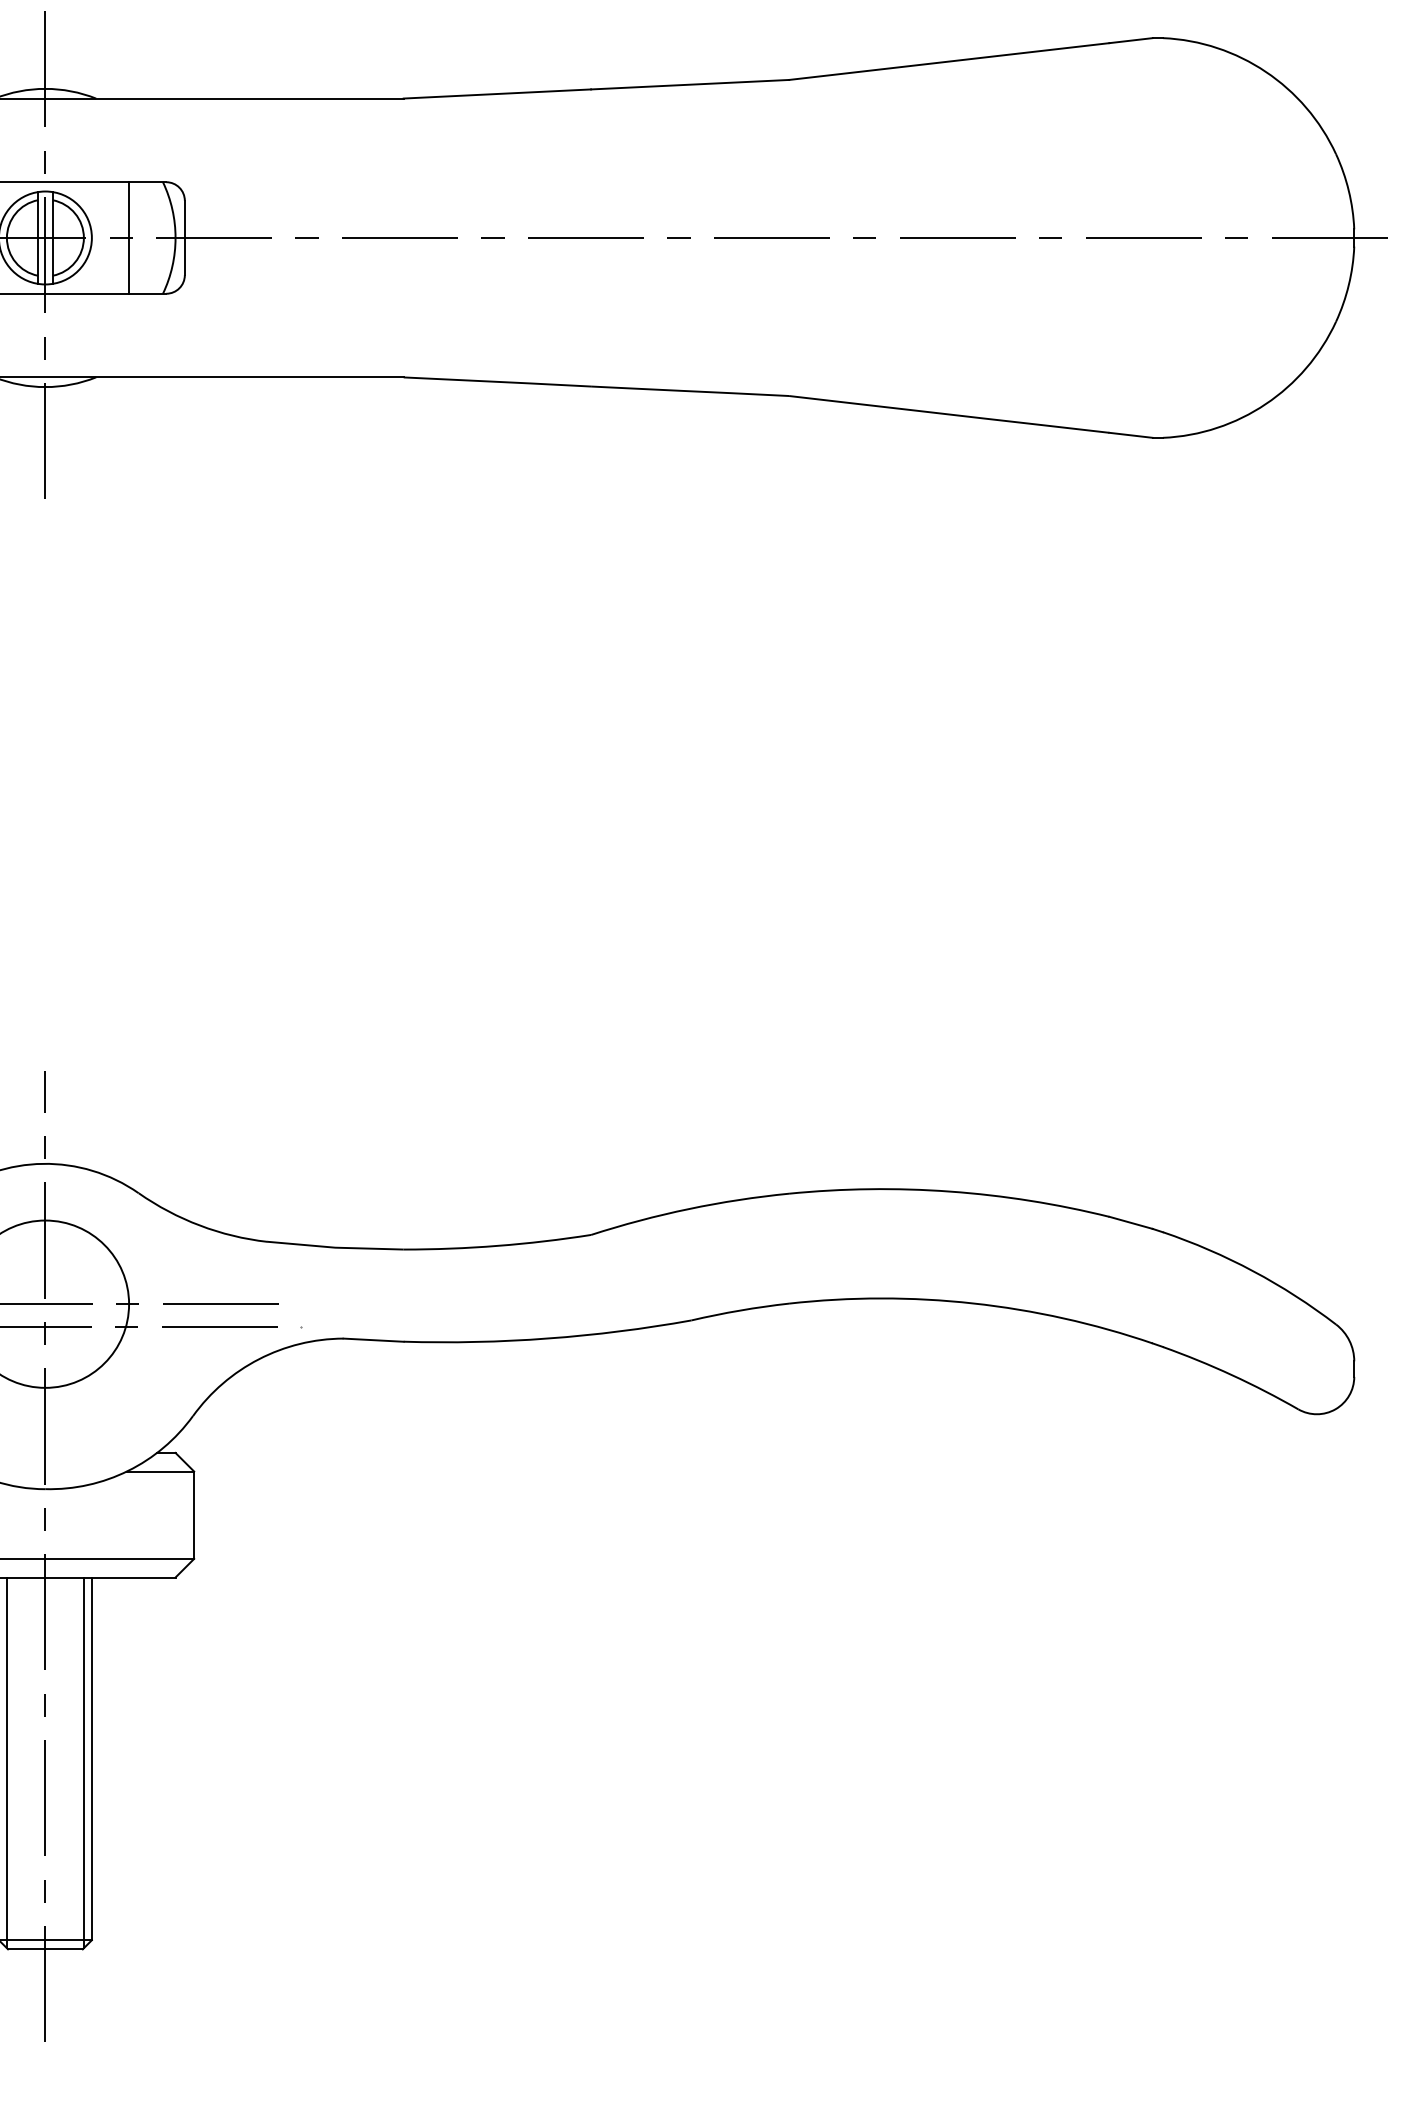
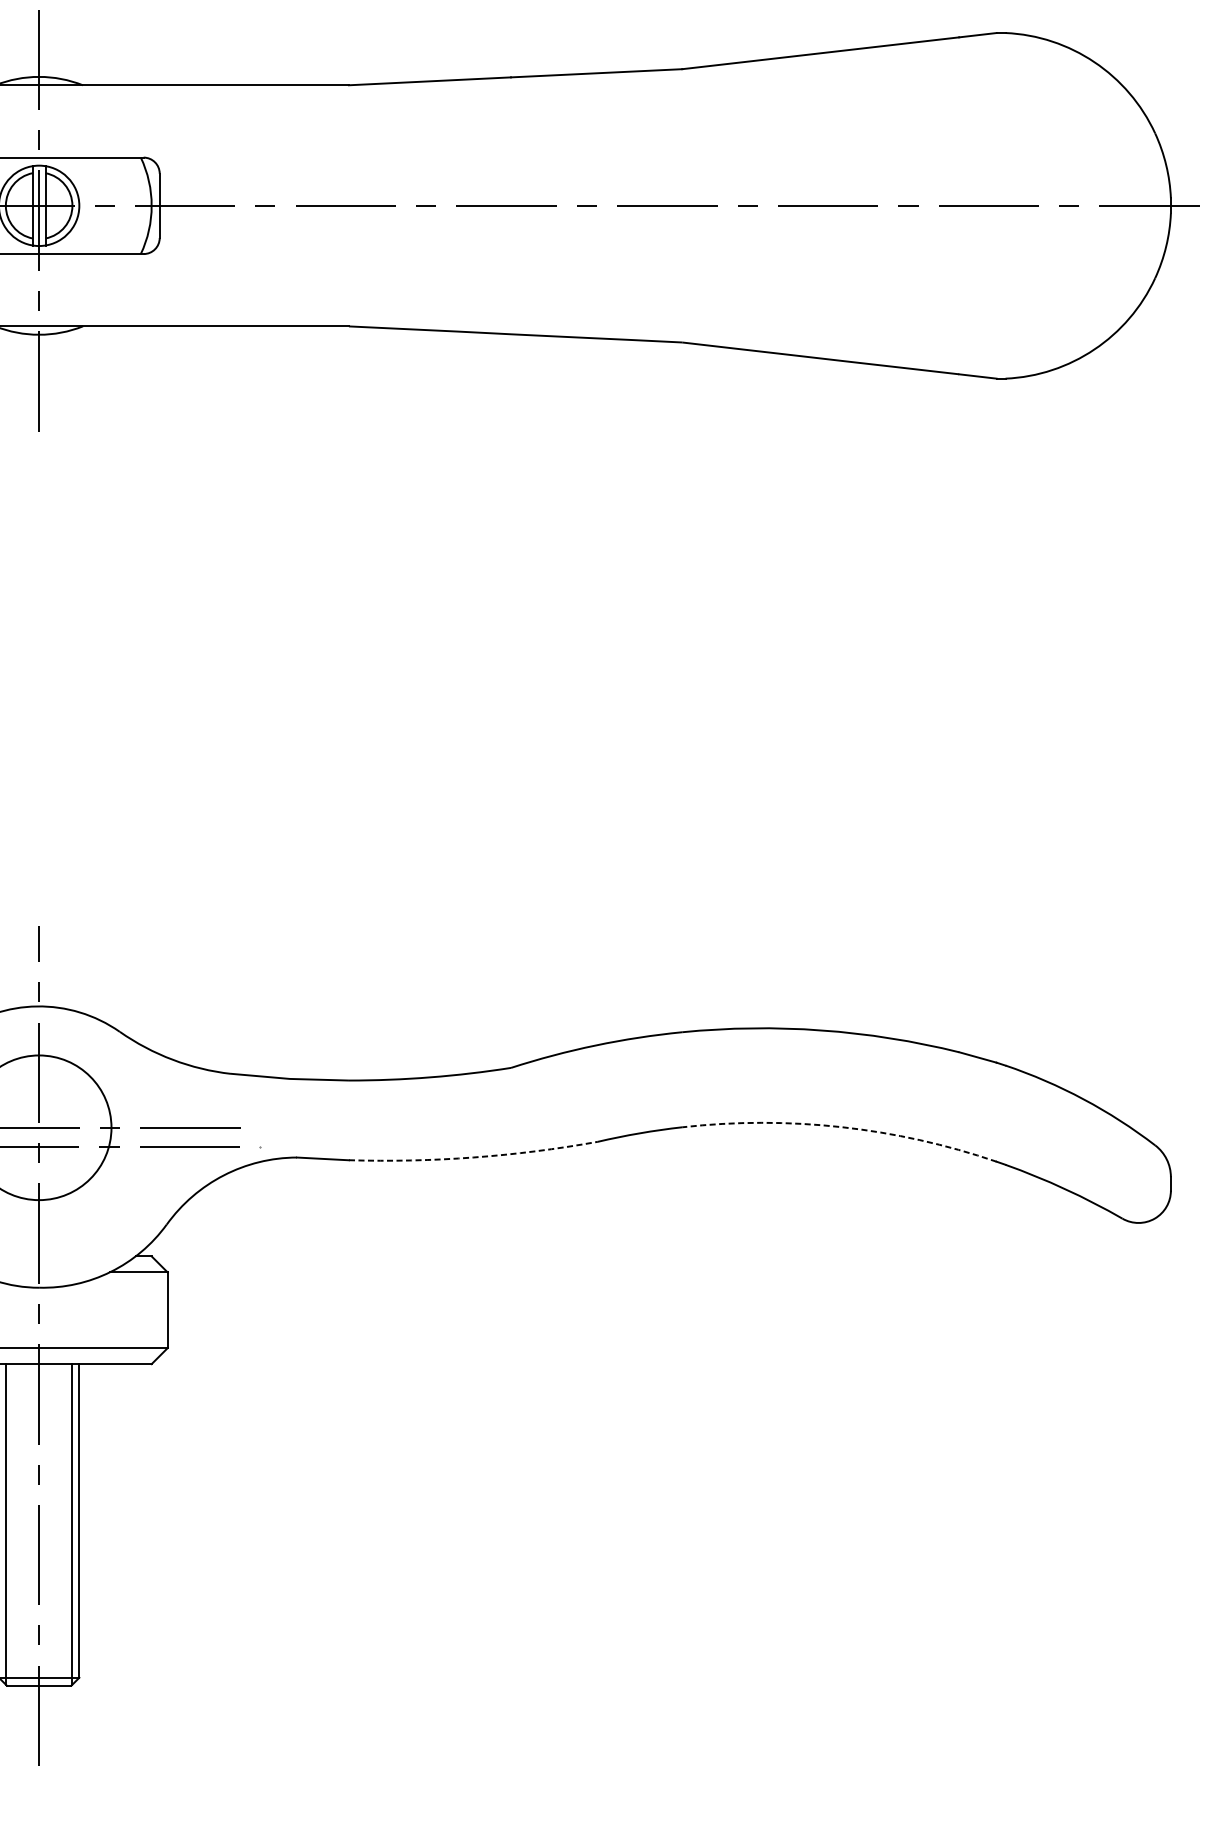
line: (129, 237) -> (111, 205), removed
arc: (973, 1303) -> (841, 1127), solid -> dashed
arc: (548, 1338) -> (474, 1157), solid -> dashed

